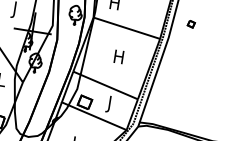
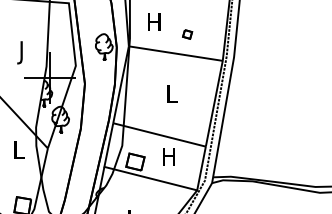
part: (191, 24) -> (187, 34), moved
text: (119, 56) -> (171, 93), H -> L
text: (109, 103) -> (168, 158), J -> H

